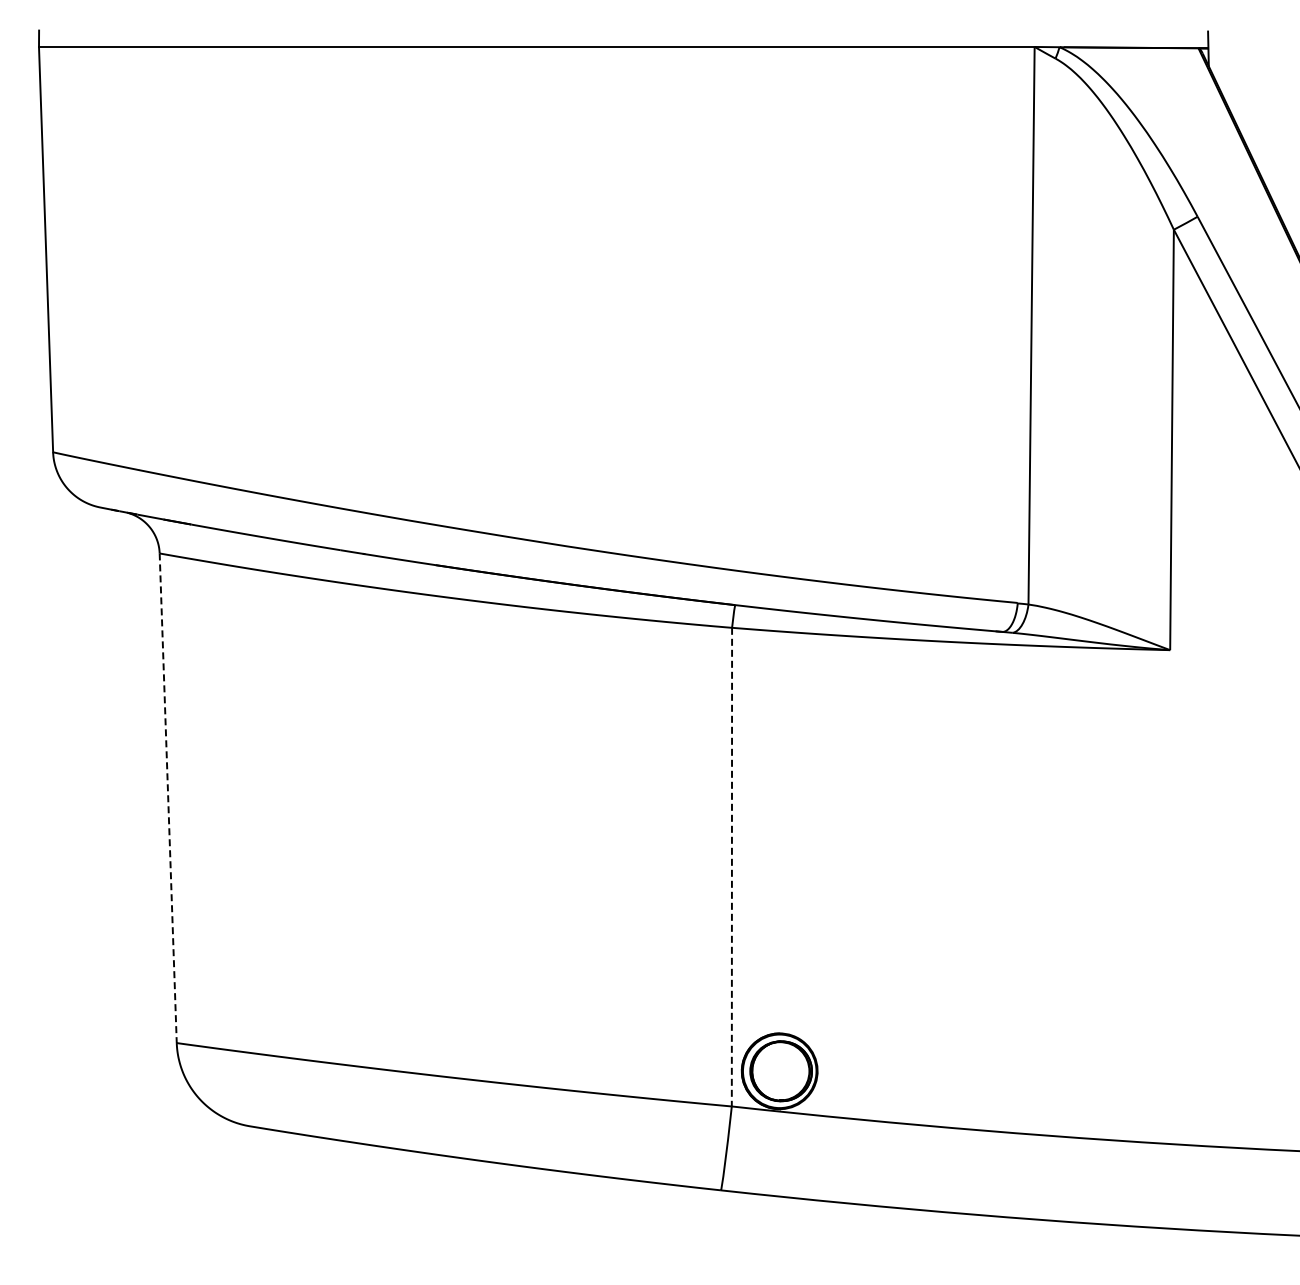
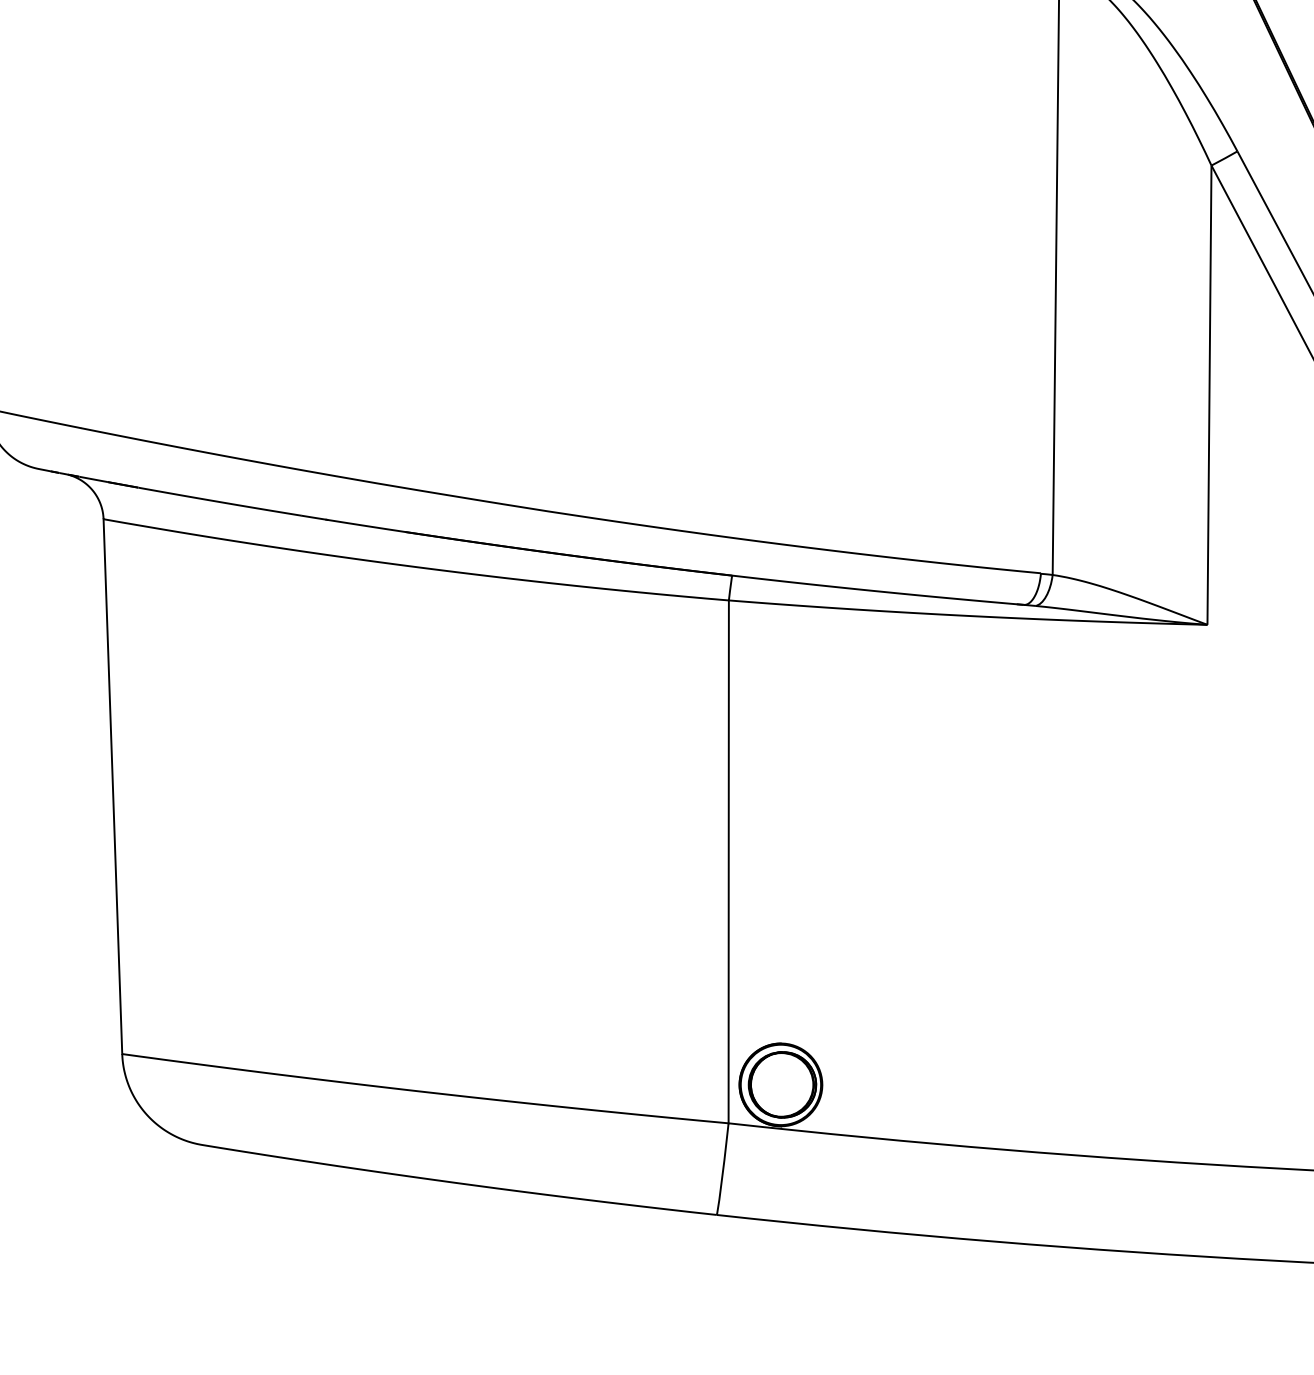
line: (168, 798) -> (113, 786), dashed -> solid
line: (731, 867) -> (728, 862), dashed -> solid

